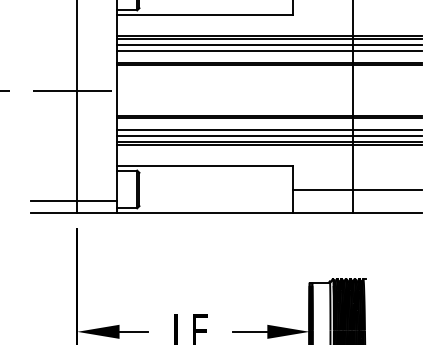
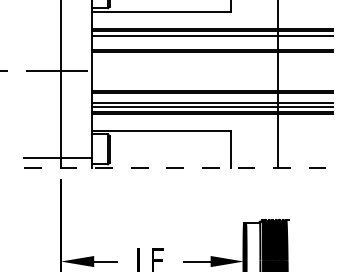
line: (269, 50) -> (212, 39), removed
line: (357, 190) -> (281, 150), removed
line: (226, 212) -> (178, 167), solid -> dashed

